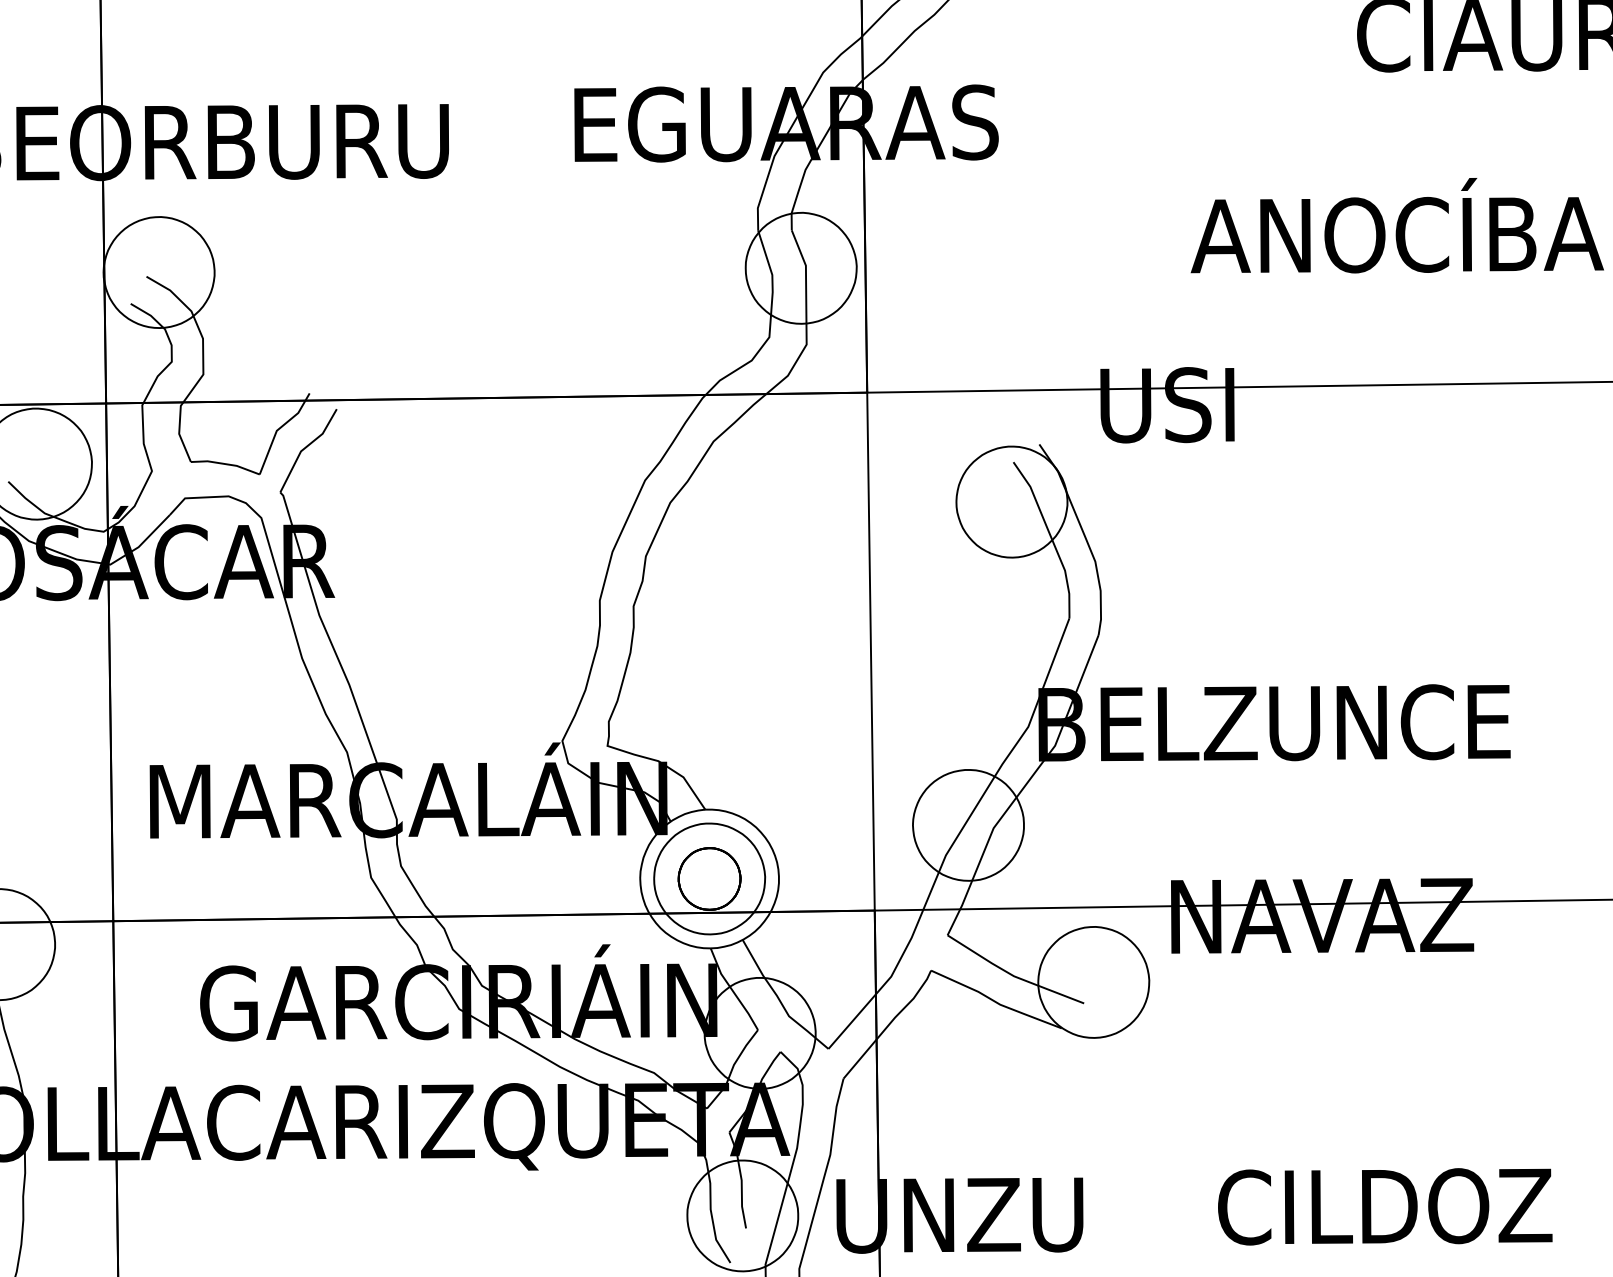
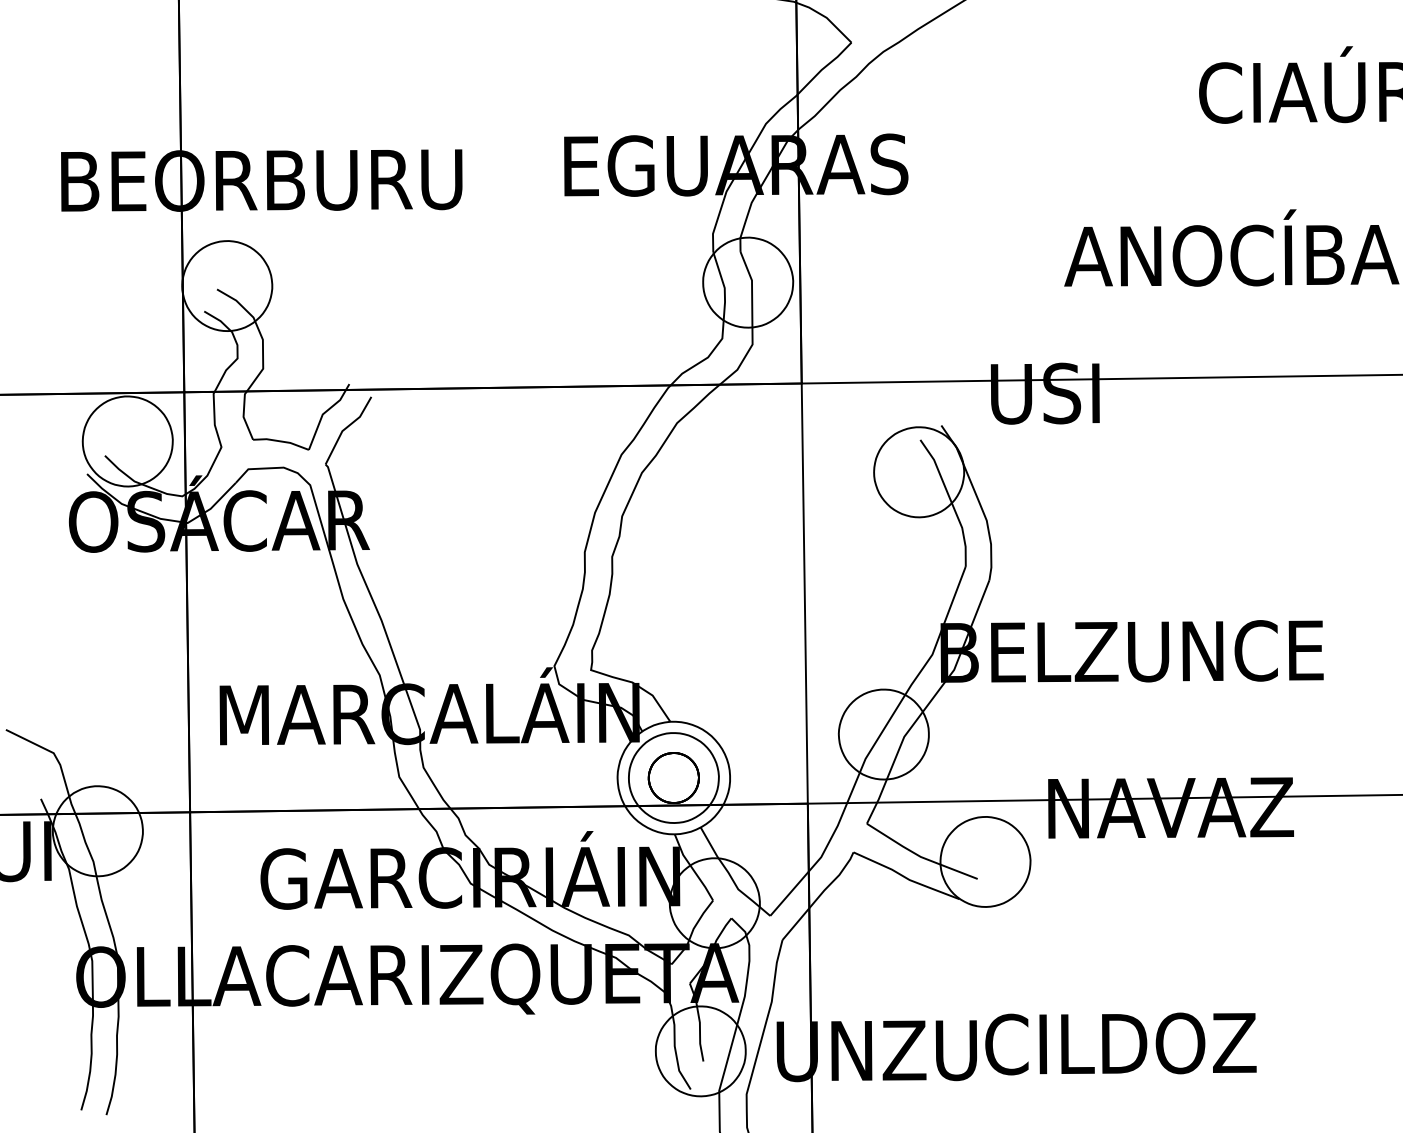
text: (1384, 1206) -> (1120, 1043), moved

